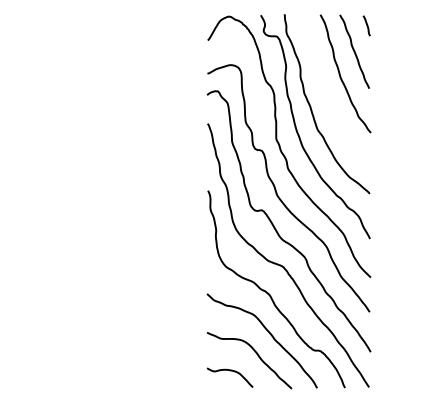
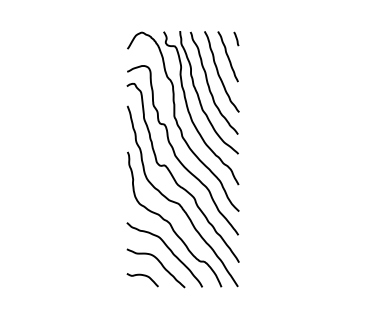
curve: (327, 92) -> (209, 84), added

